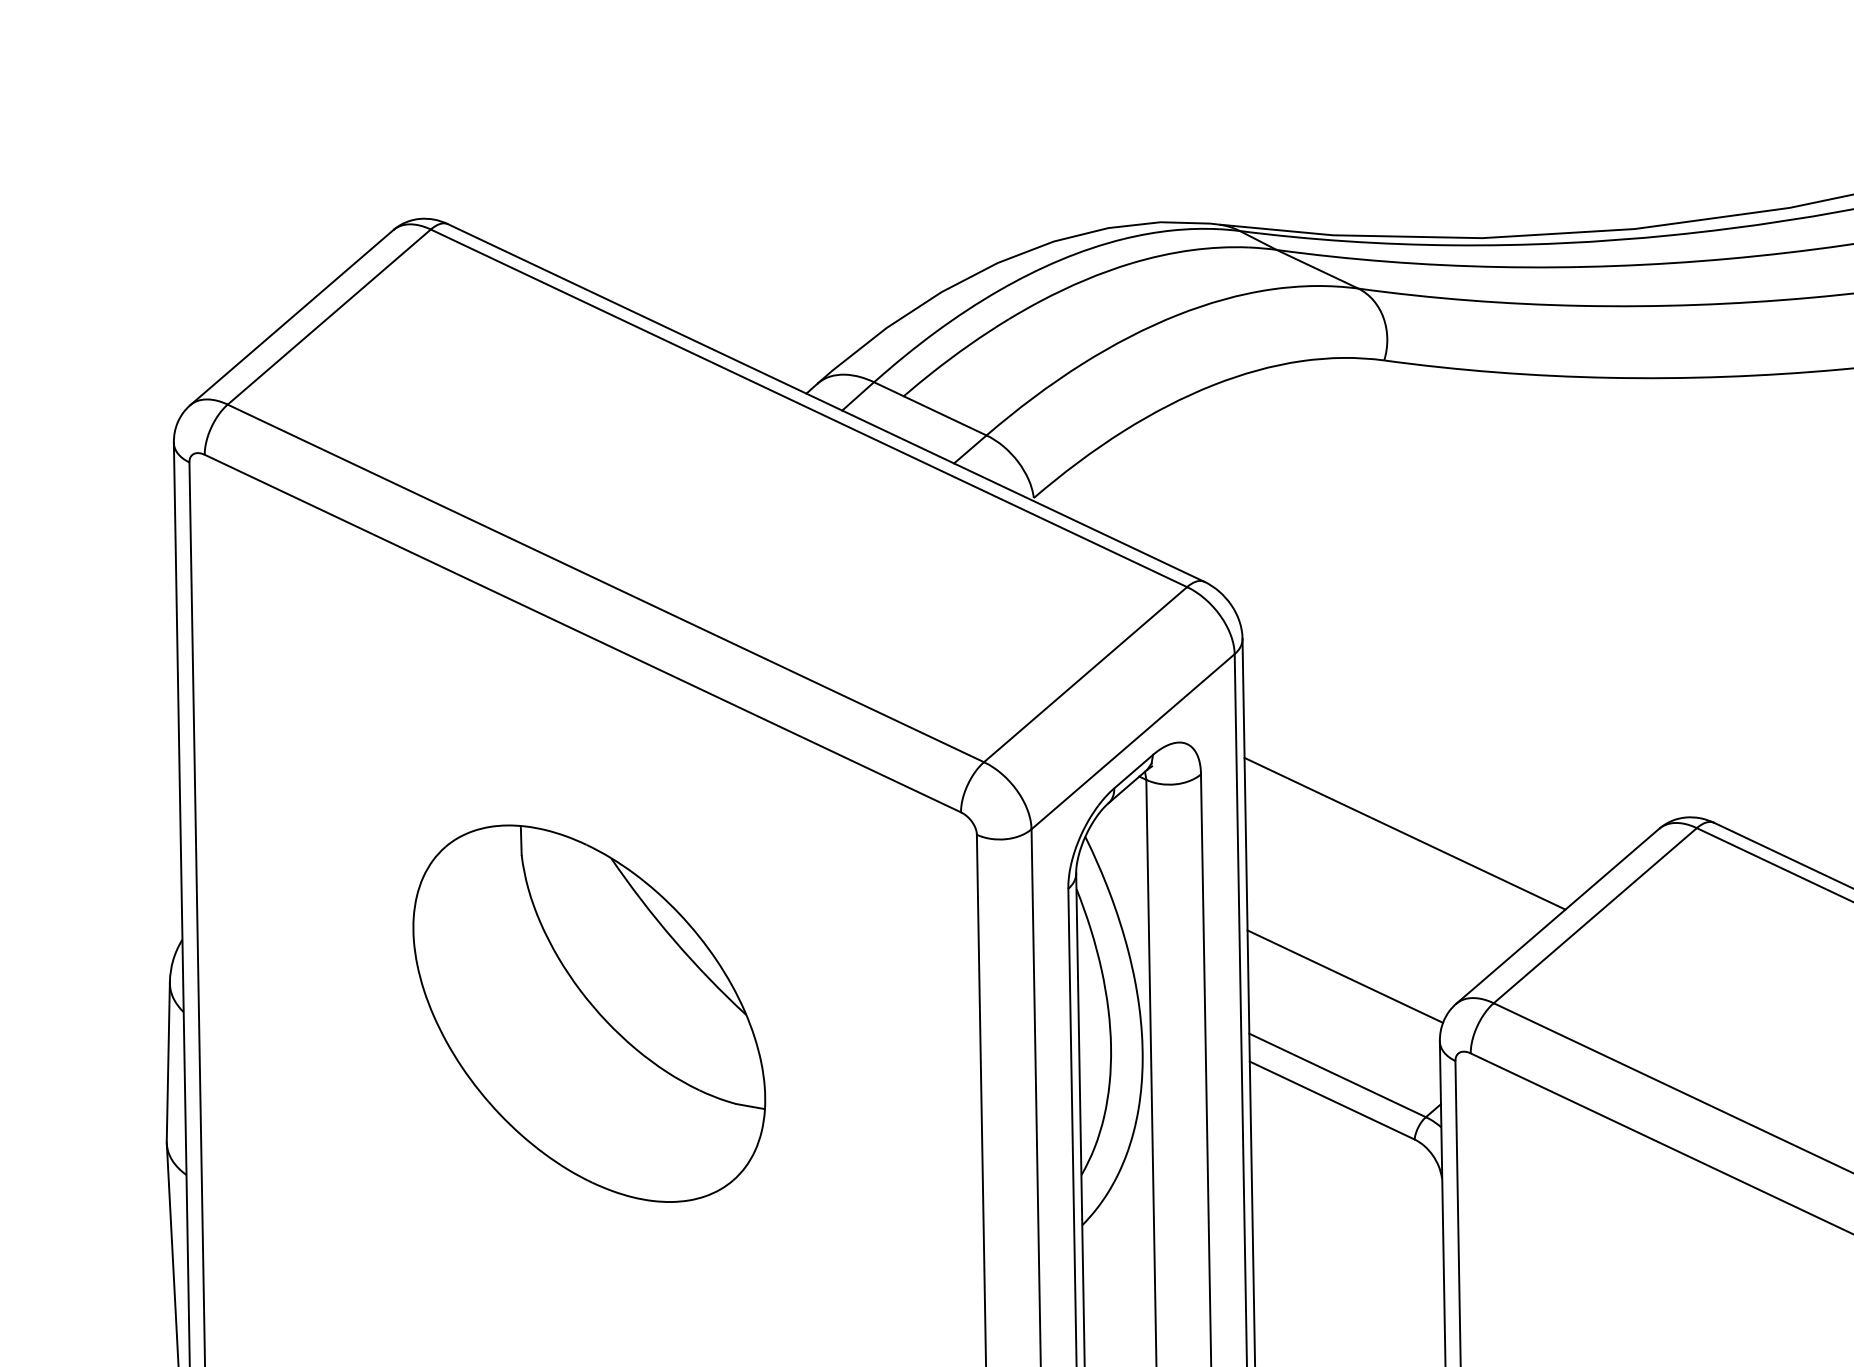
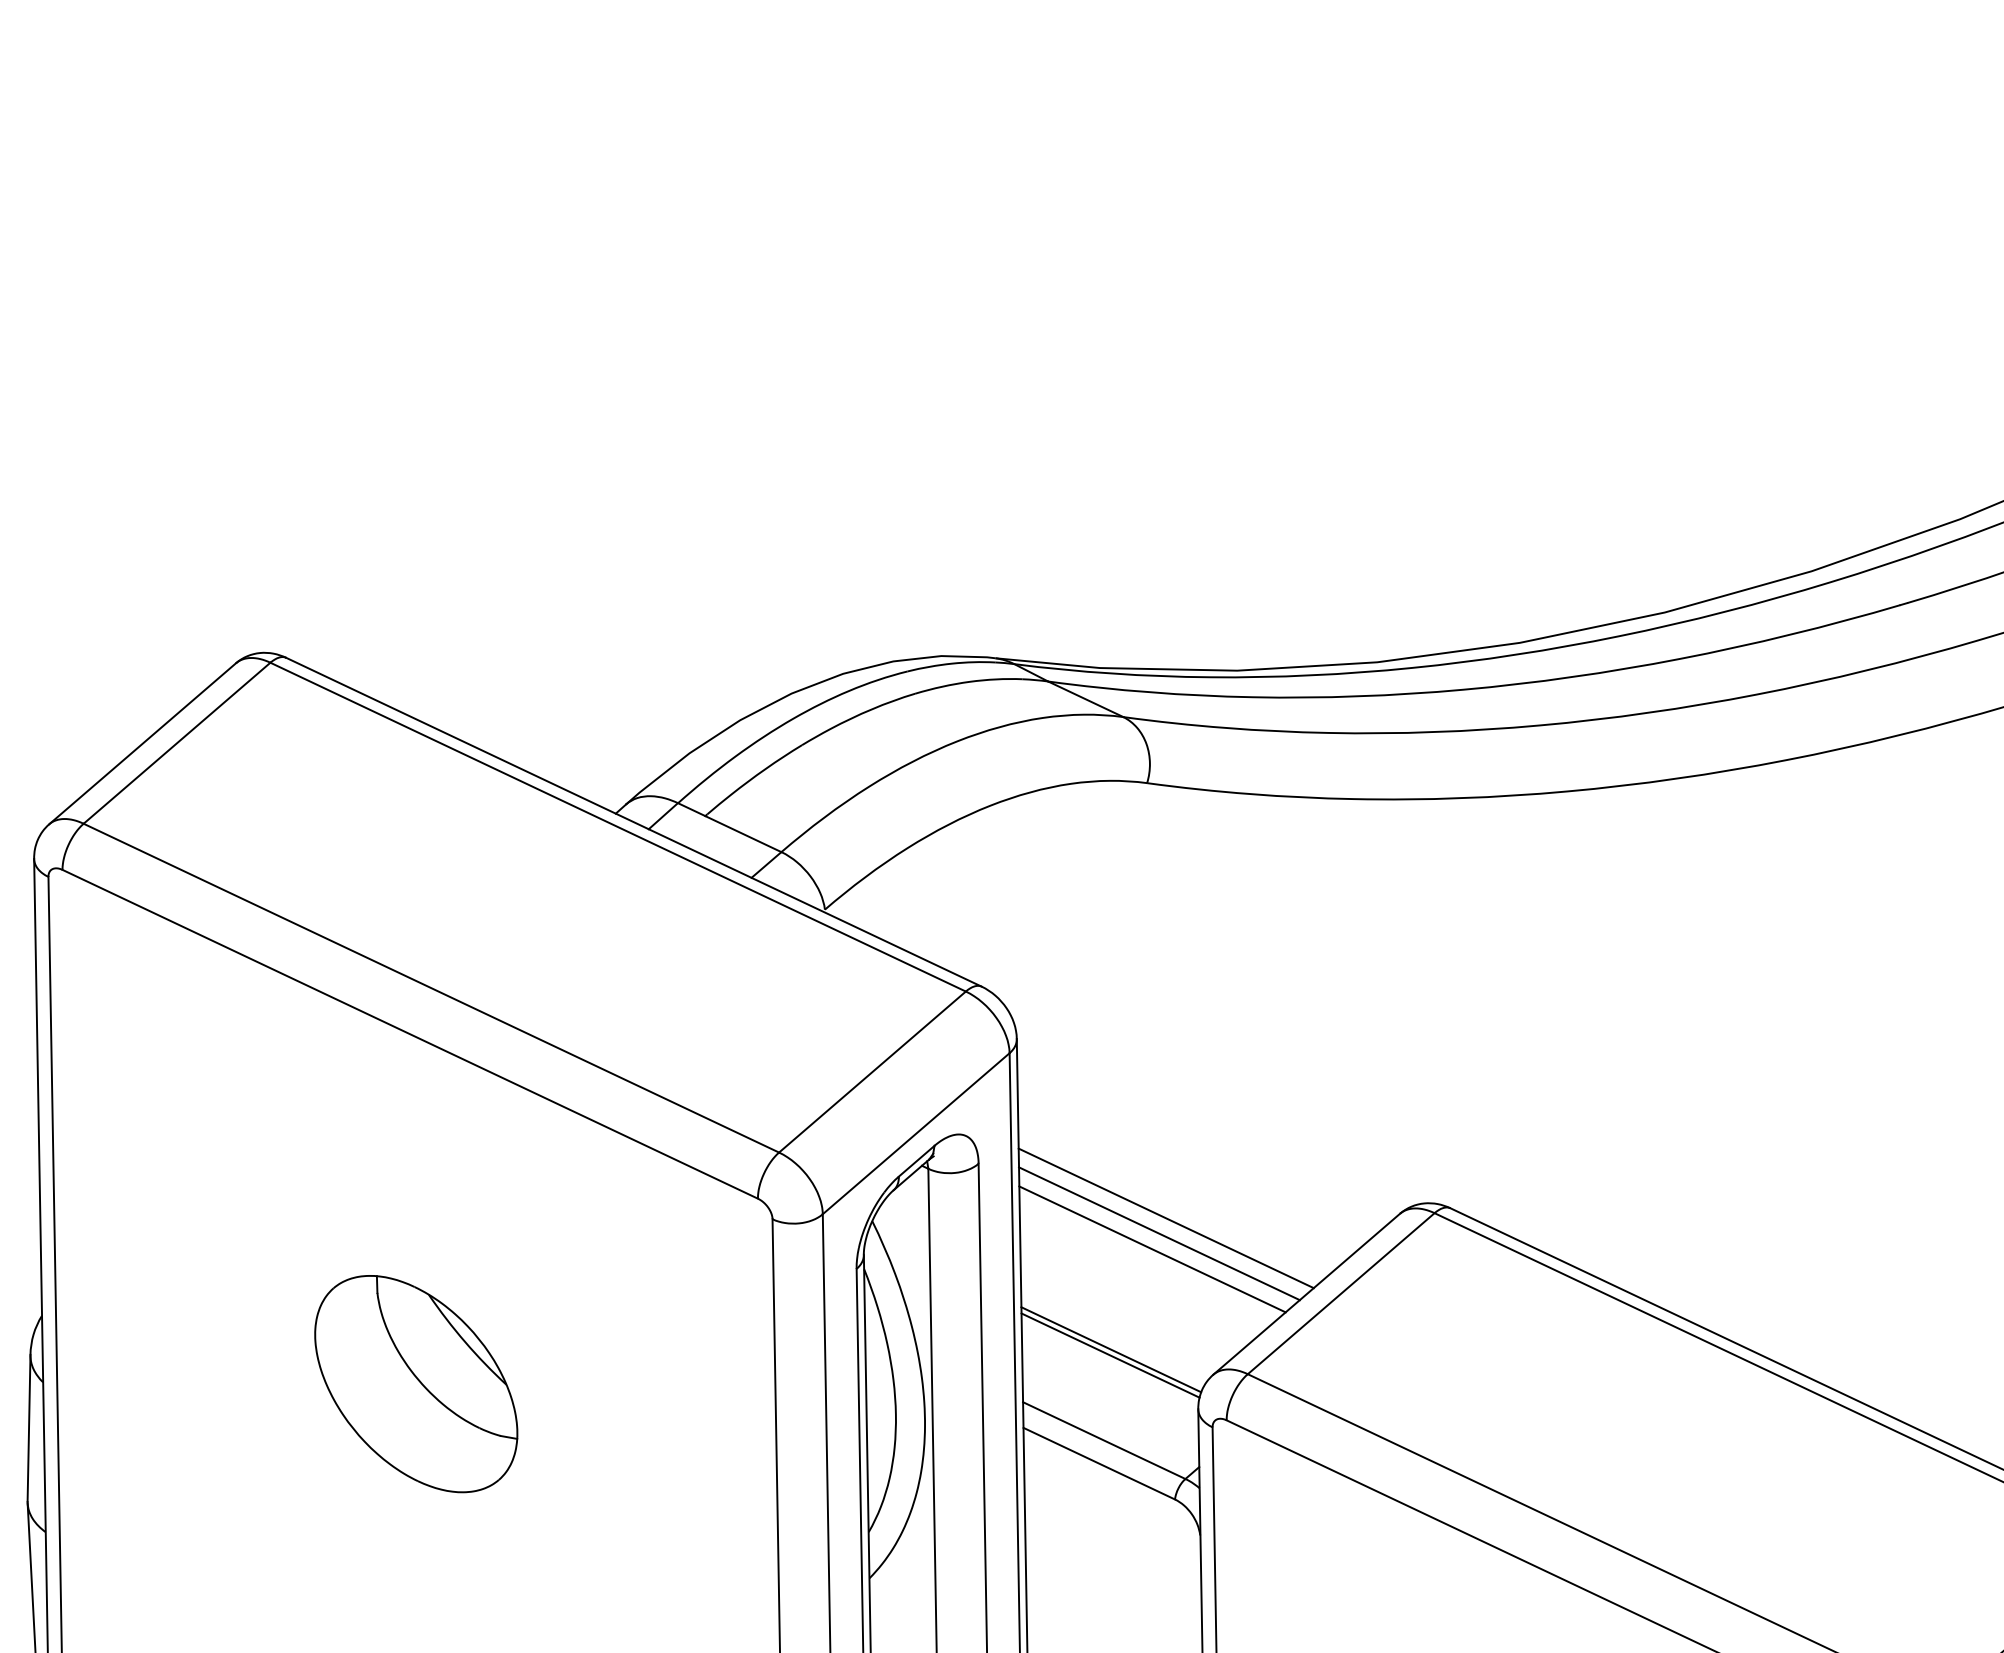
line: (1397, 850) -> (1159, 1233), added
line: (1390, 867) -> (1152, 1249), added
line: (1344, 982) -> (1110, 1355), added
part: (589, 1014) -> (416, 1384), size x0.62

